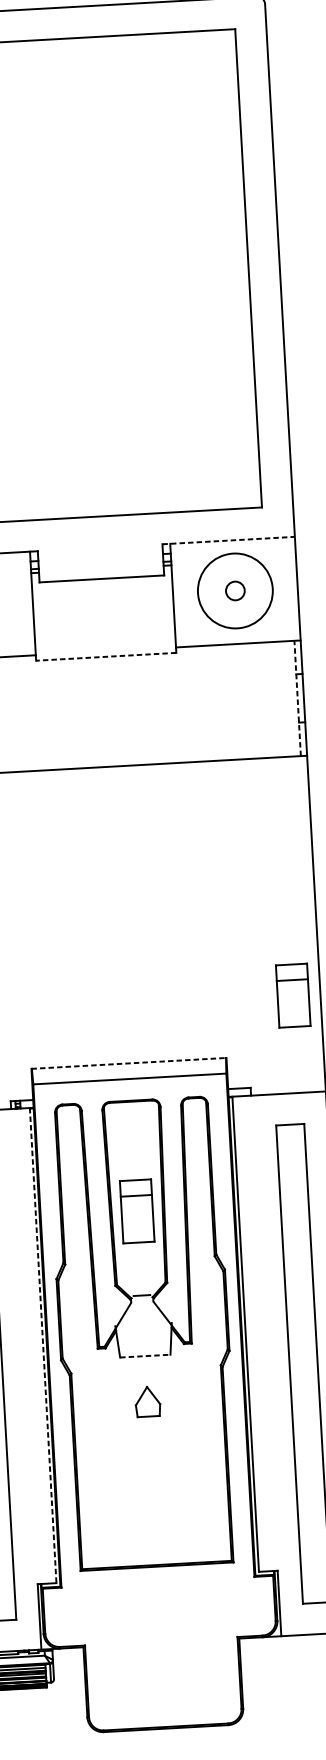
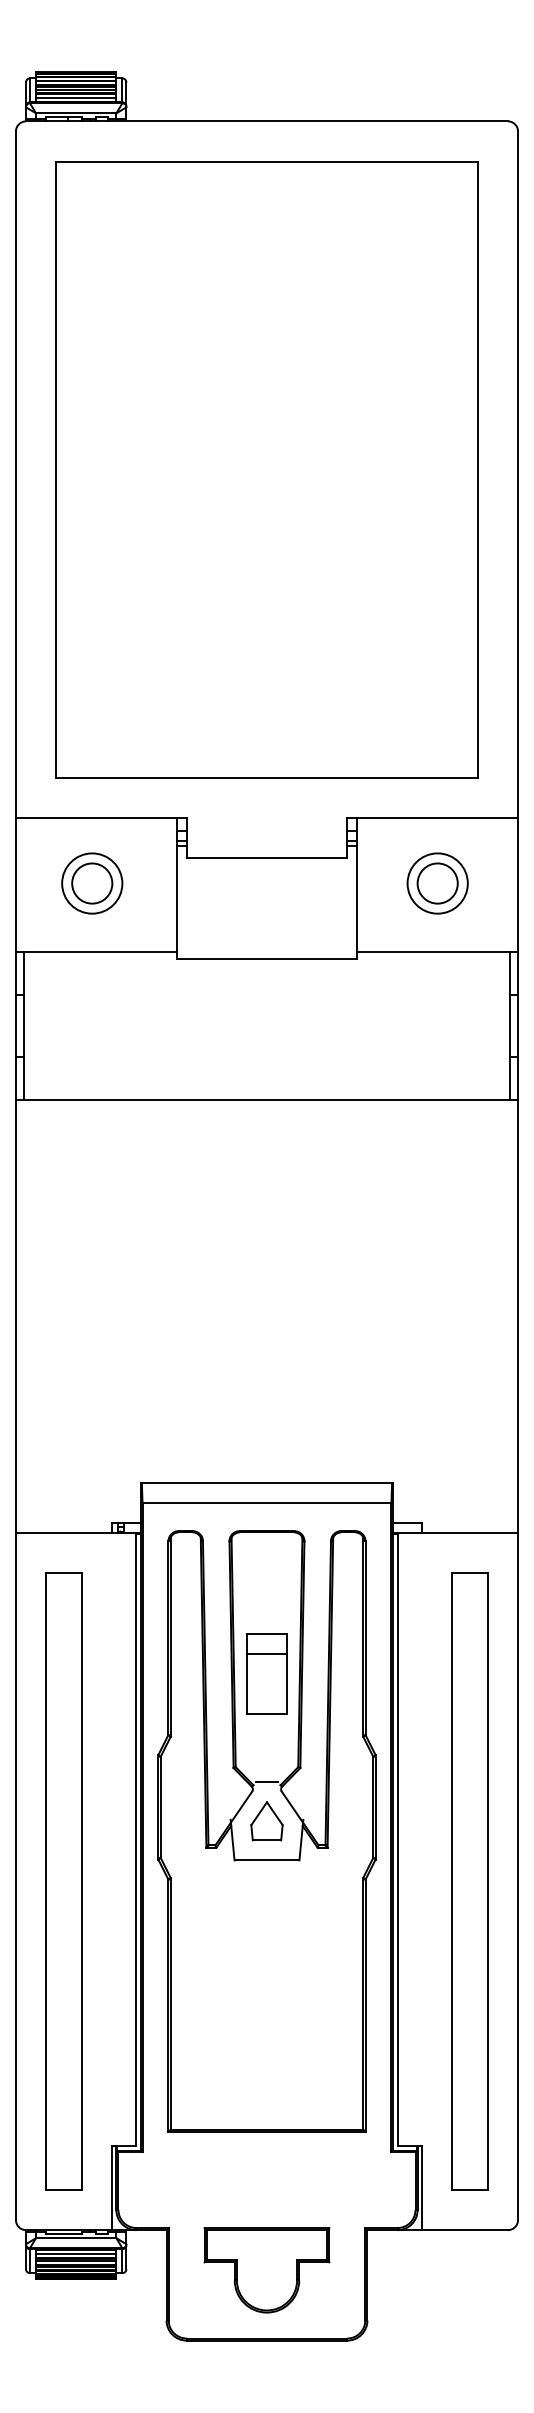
line: (229, 540) -> (433, 818), dashed -> solid
circle: (235, 590) -> (437, 883), size x0.62
circle: (235, 590) -> (437, 883), size x1.67
line: (105, 656) -> (266, 958), dashed -> solid
line: (298, 697) -> (510, 1025), dashed -> solid
part: (292, 995) -> (482, 1407), removed
line: (128, 1063) -> (266, 1483), dashed -> solid
line: (43, 1346) -> (136, 1840), dashed -> solid
line: (145, 1356) -> (267, 1860), dashed -> solid
part: (147, 1401) -> (266, 1821), moved
part: (162, 1674) -> (266, 2270), added

